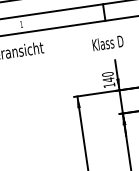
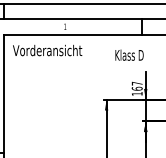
text: (107, 42) -> (129, 54), moved
text: (107, 76) -> (136, 85), 140 -> 167

